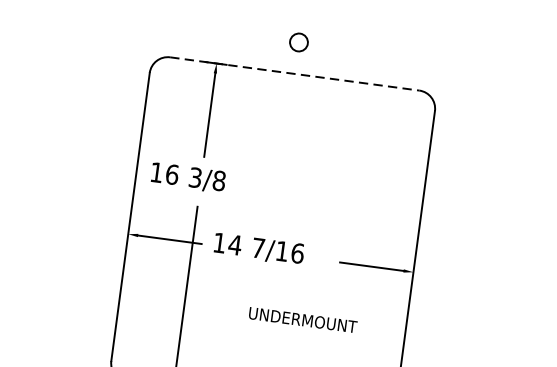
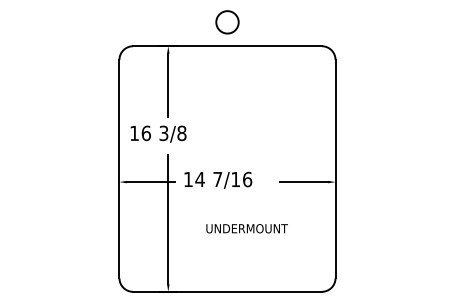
circle: (298, 42) -> (227, 22), size x1.67
line: (294, 74) -> (227, 46), dashed -> solid
text: (302, 319) -> (246, 228), moved

